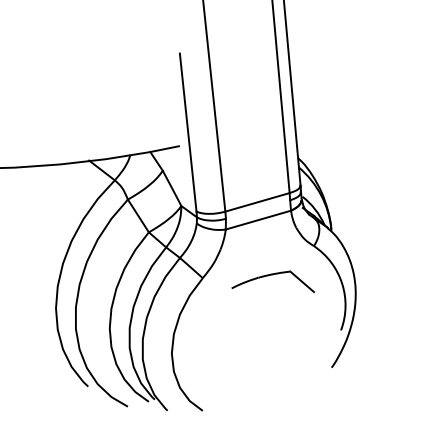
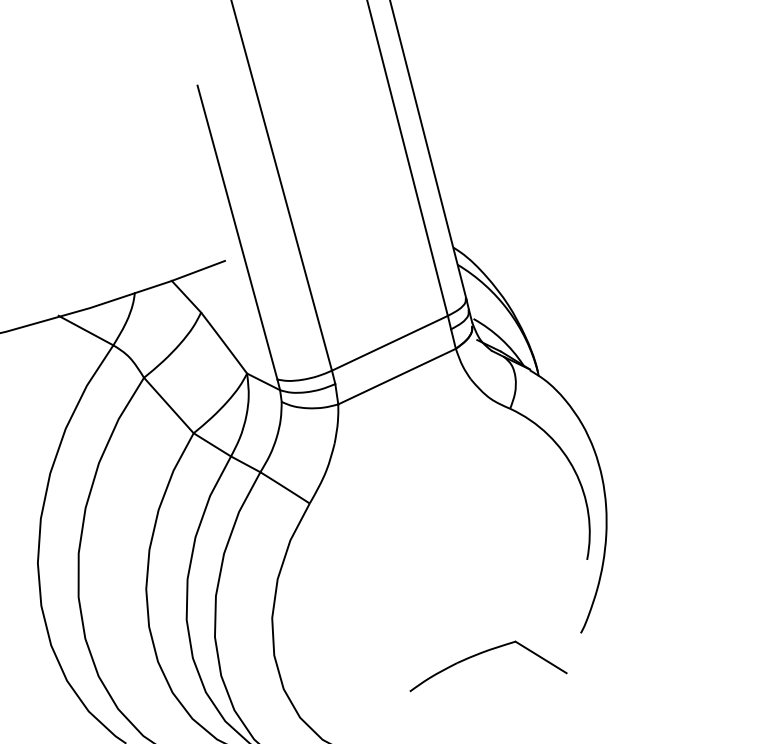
part: (272, 281) -> (484, 665), moved

